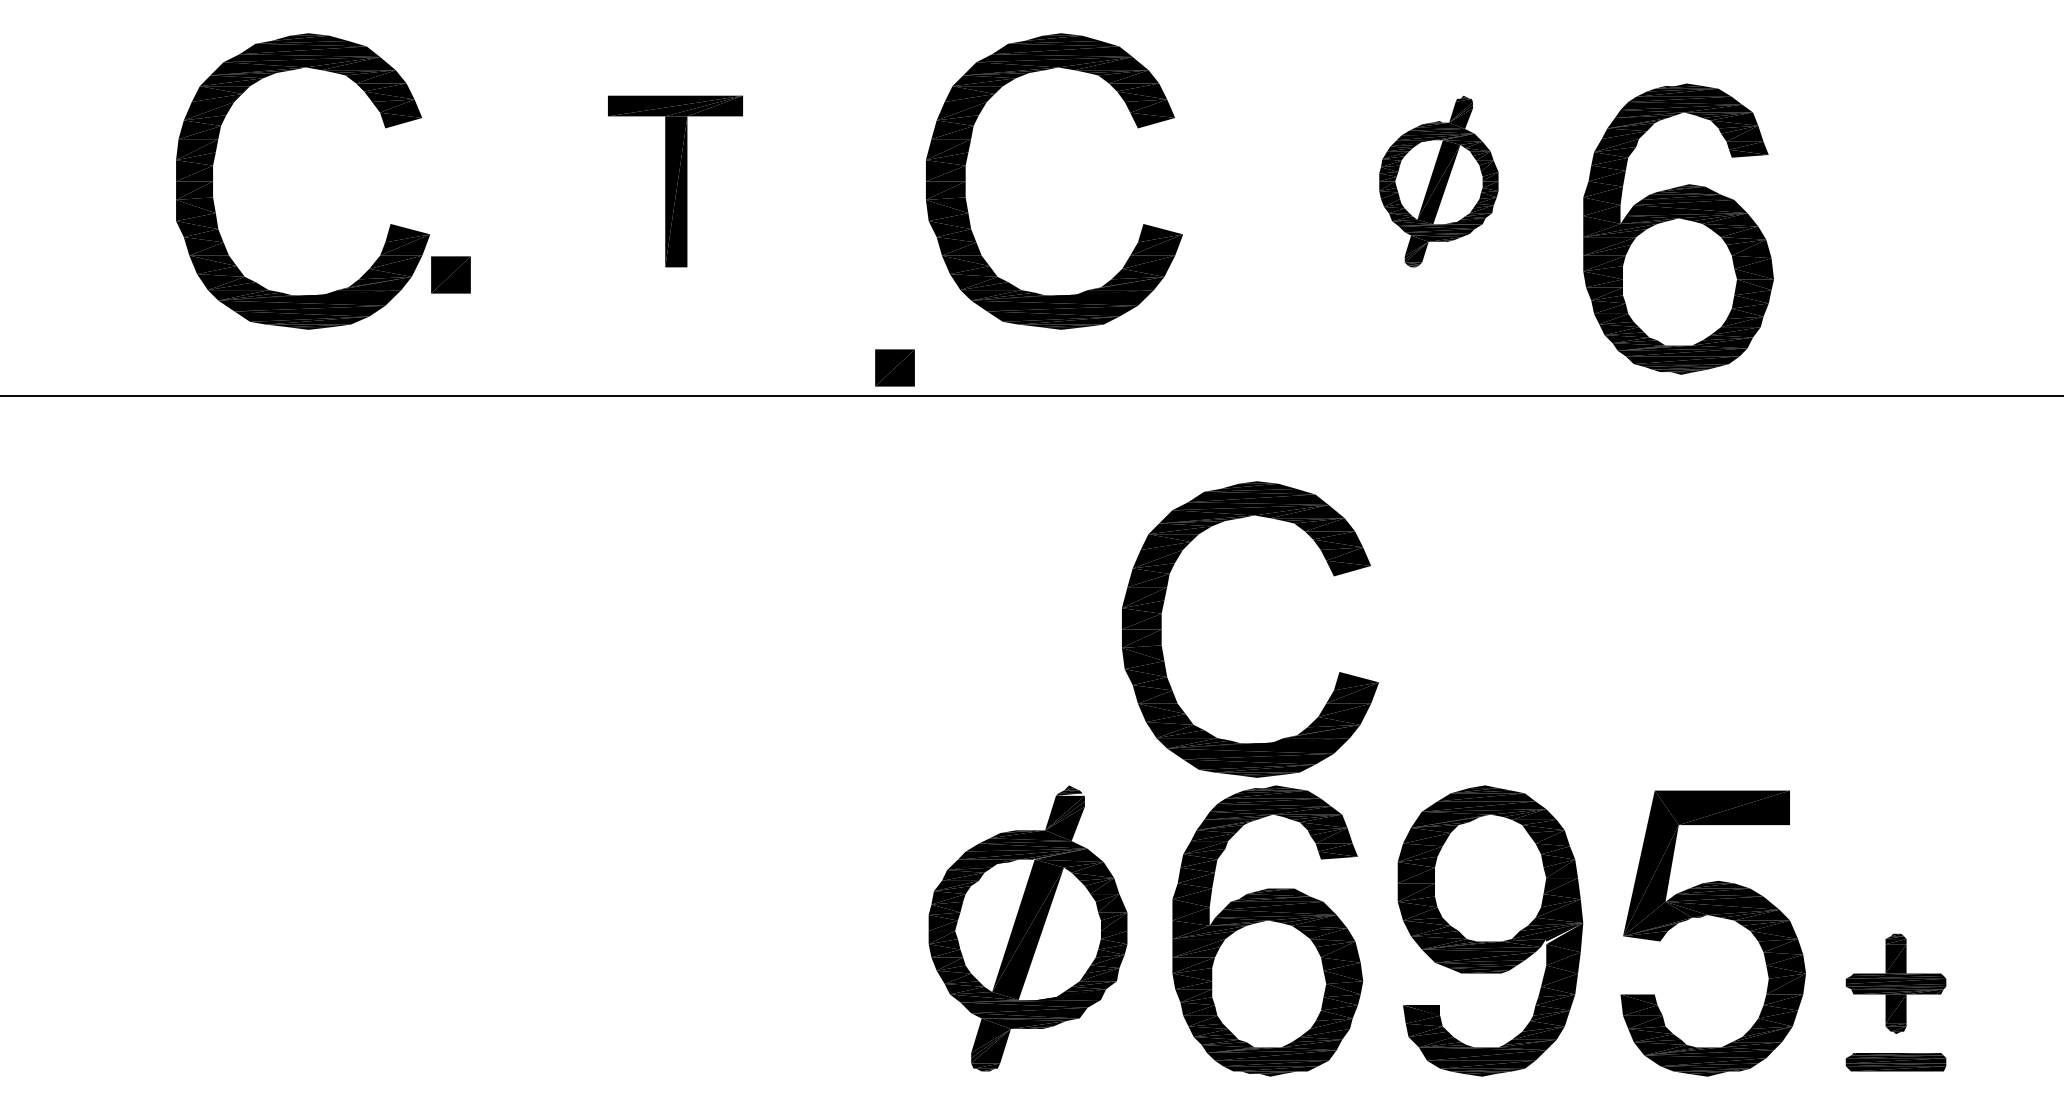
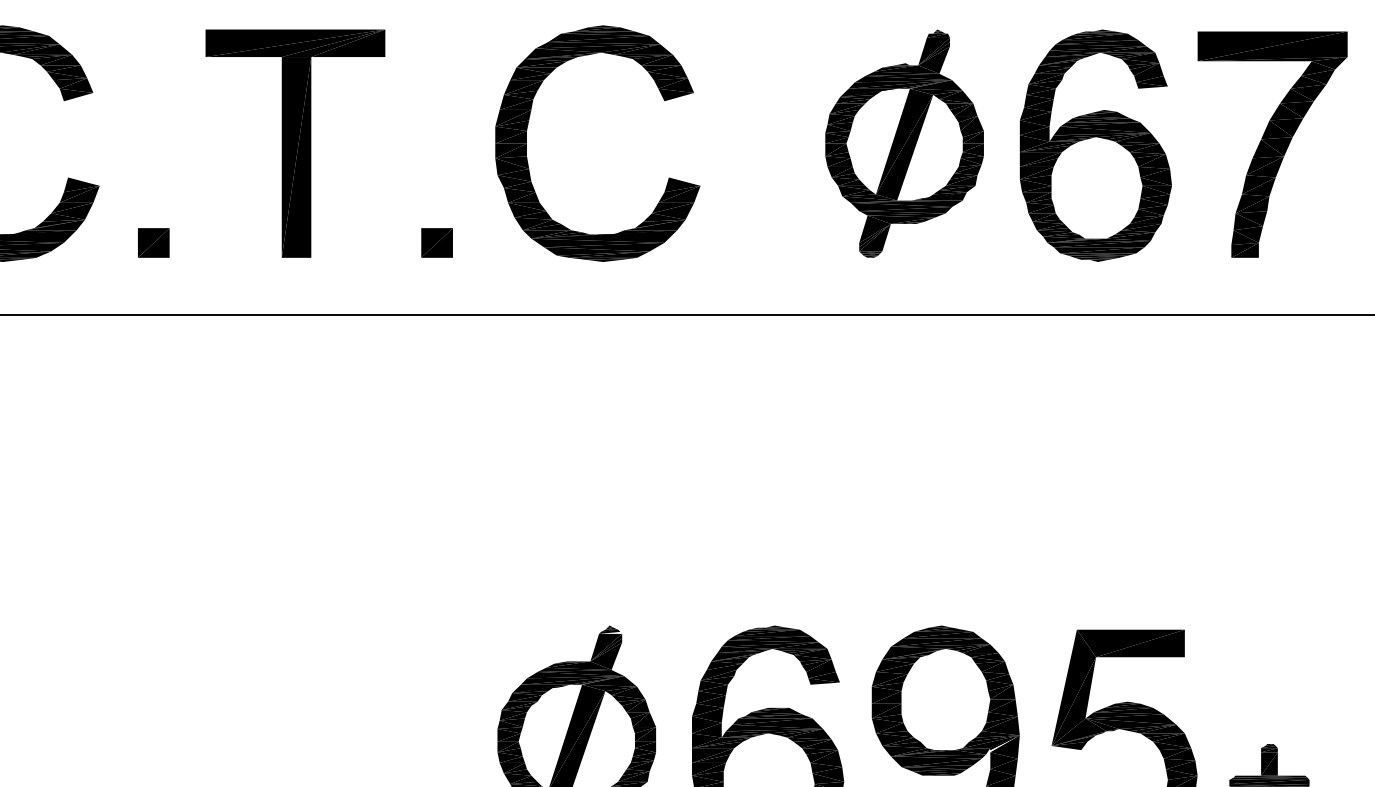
part: (675, 181) -> (295, 143), size x1.67
part: (1438, 181) -> (904, 143), size x1.67
part: (1899, 182) -> (1272, 144), added
part: (1678, 228) -> (1095, 145), moved
part: (450, 274) -> (153, 242), moved
part: (894, 367) -> (436, 242), moved
part: (1161, 629) -> (683, 501), removed

